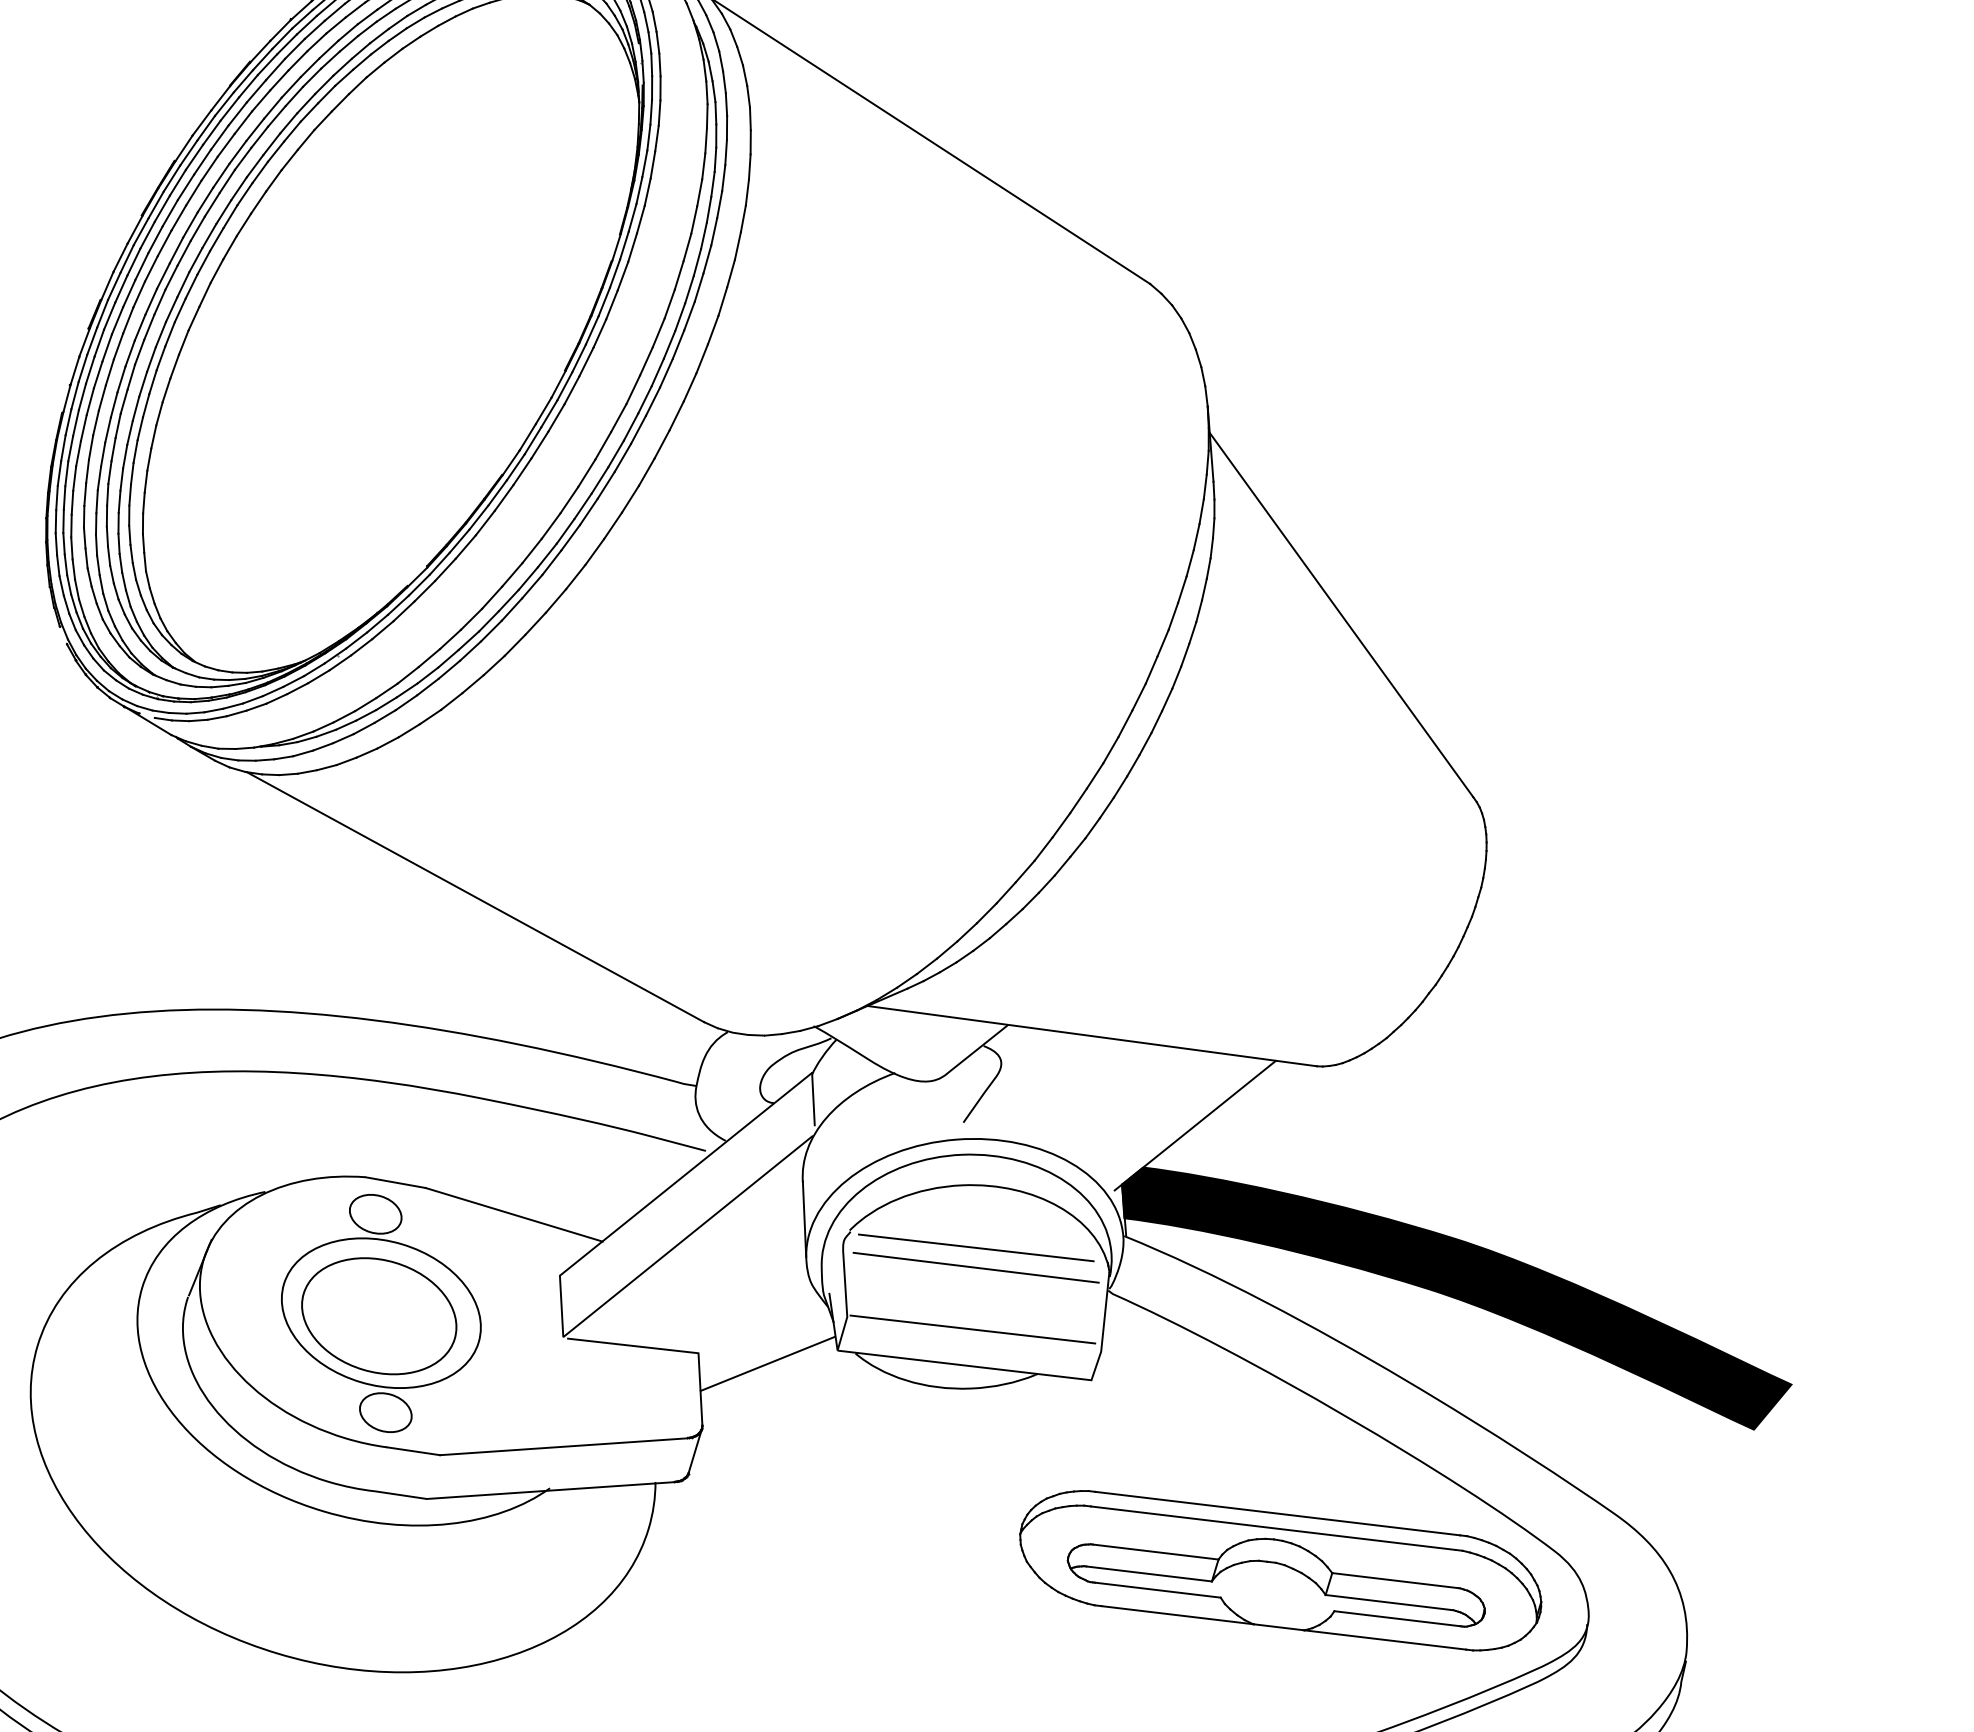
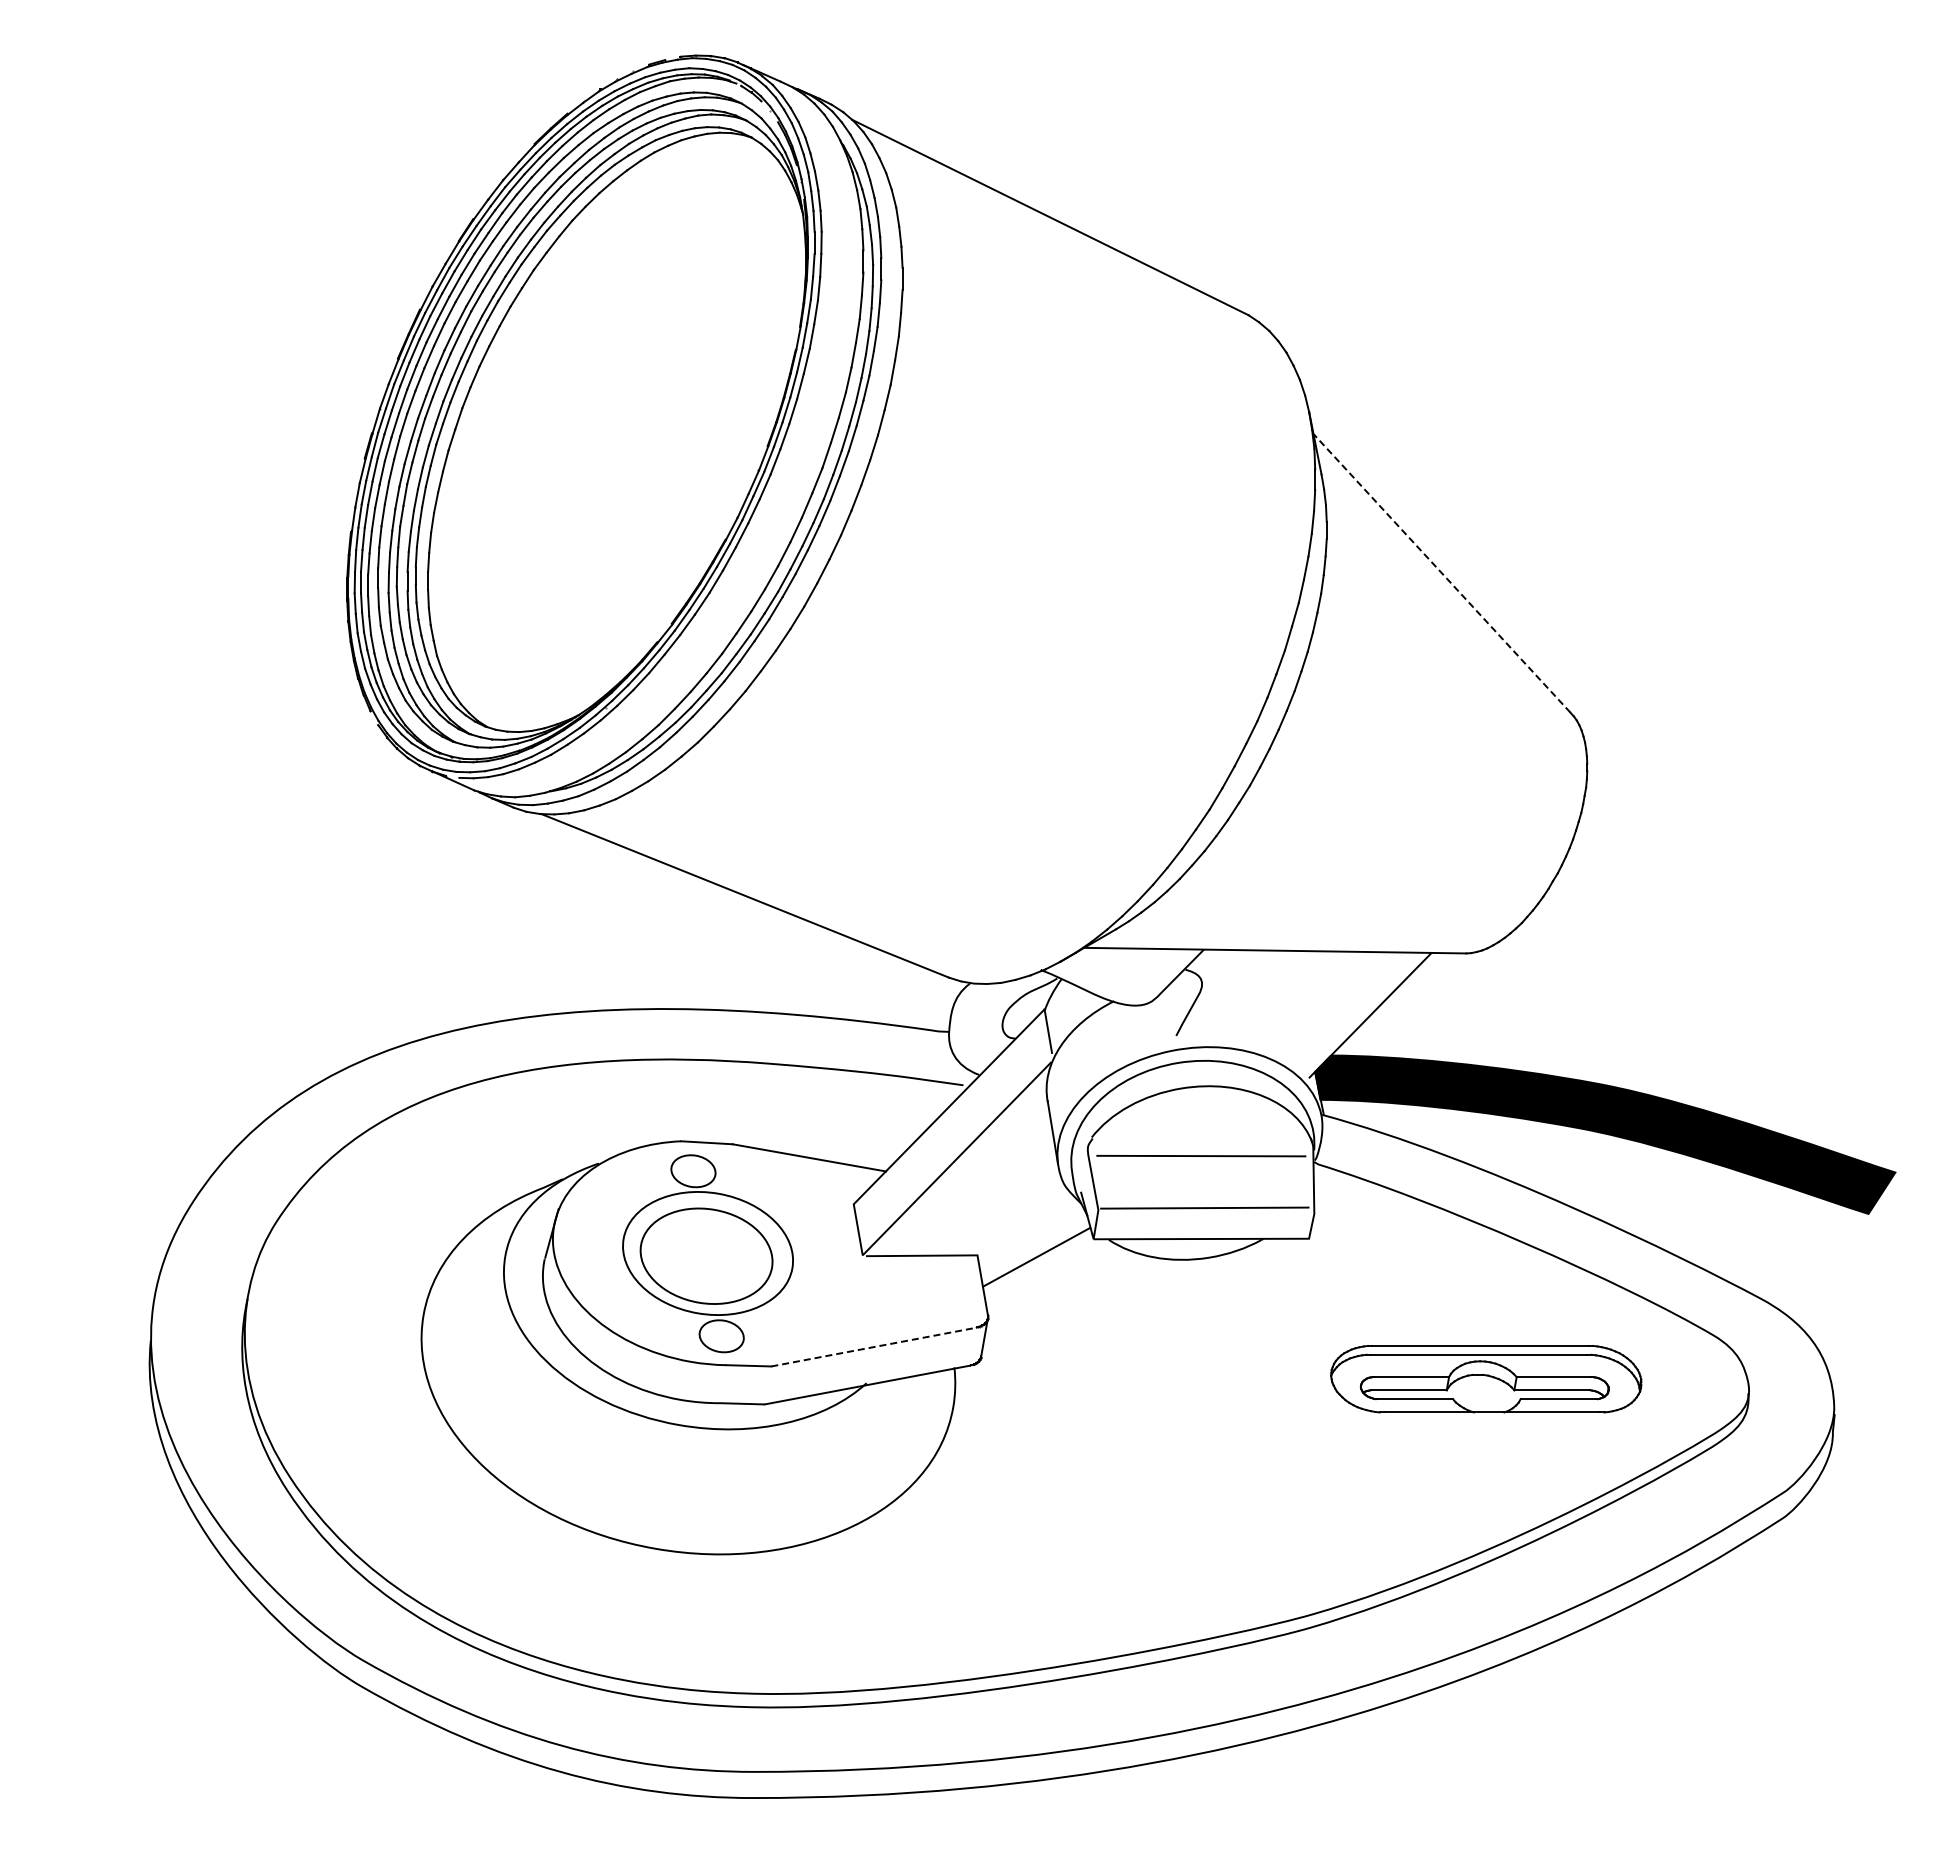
line: (1340, 615) -> (1441, 573), solid -> dashed
line: (976, 1247) -> (1199, 1139), removed
line: (564, 1447) -> (874, 1347), solid -> dashed
part: (1279, 1569) -> (1485, 1378), size x0.7

